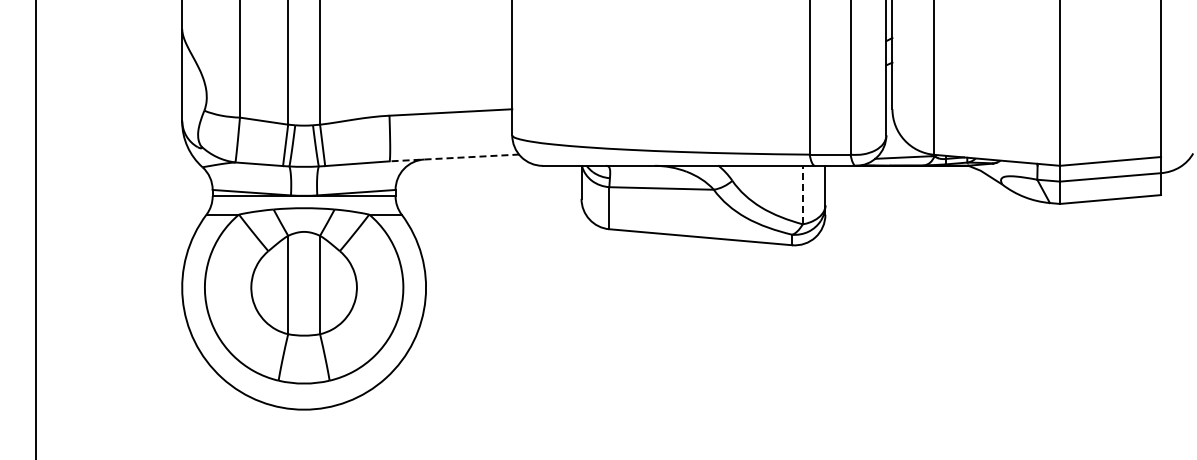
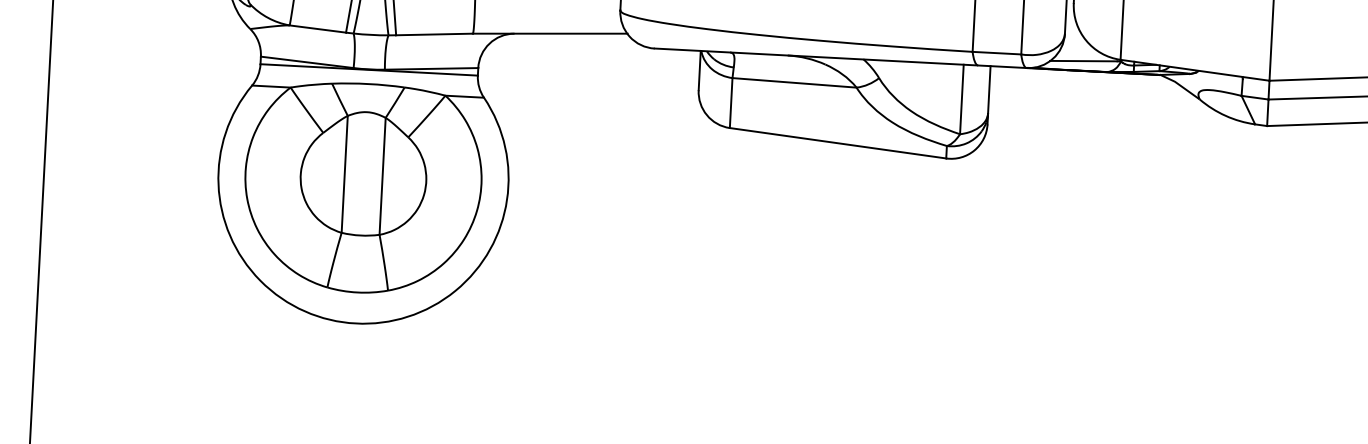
line: (453, 157) -> (549, 33), dashed -> solid
line: (802, 194) -> (961, 98), dashed -> solid

